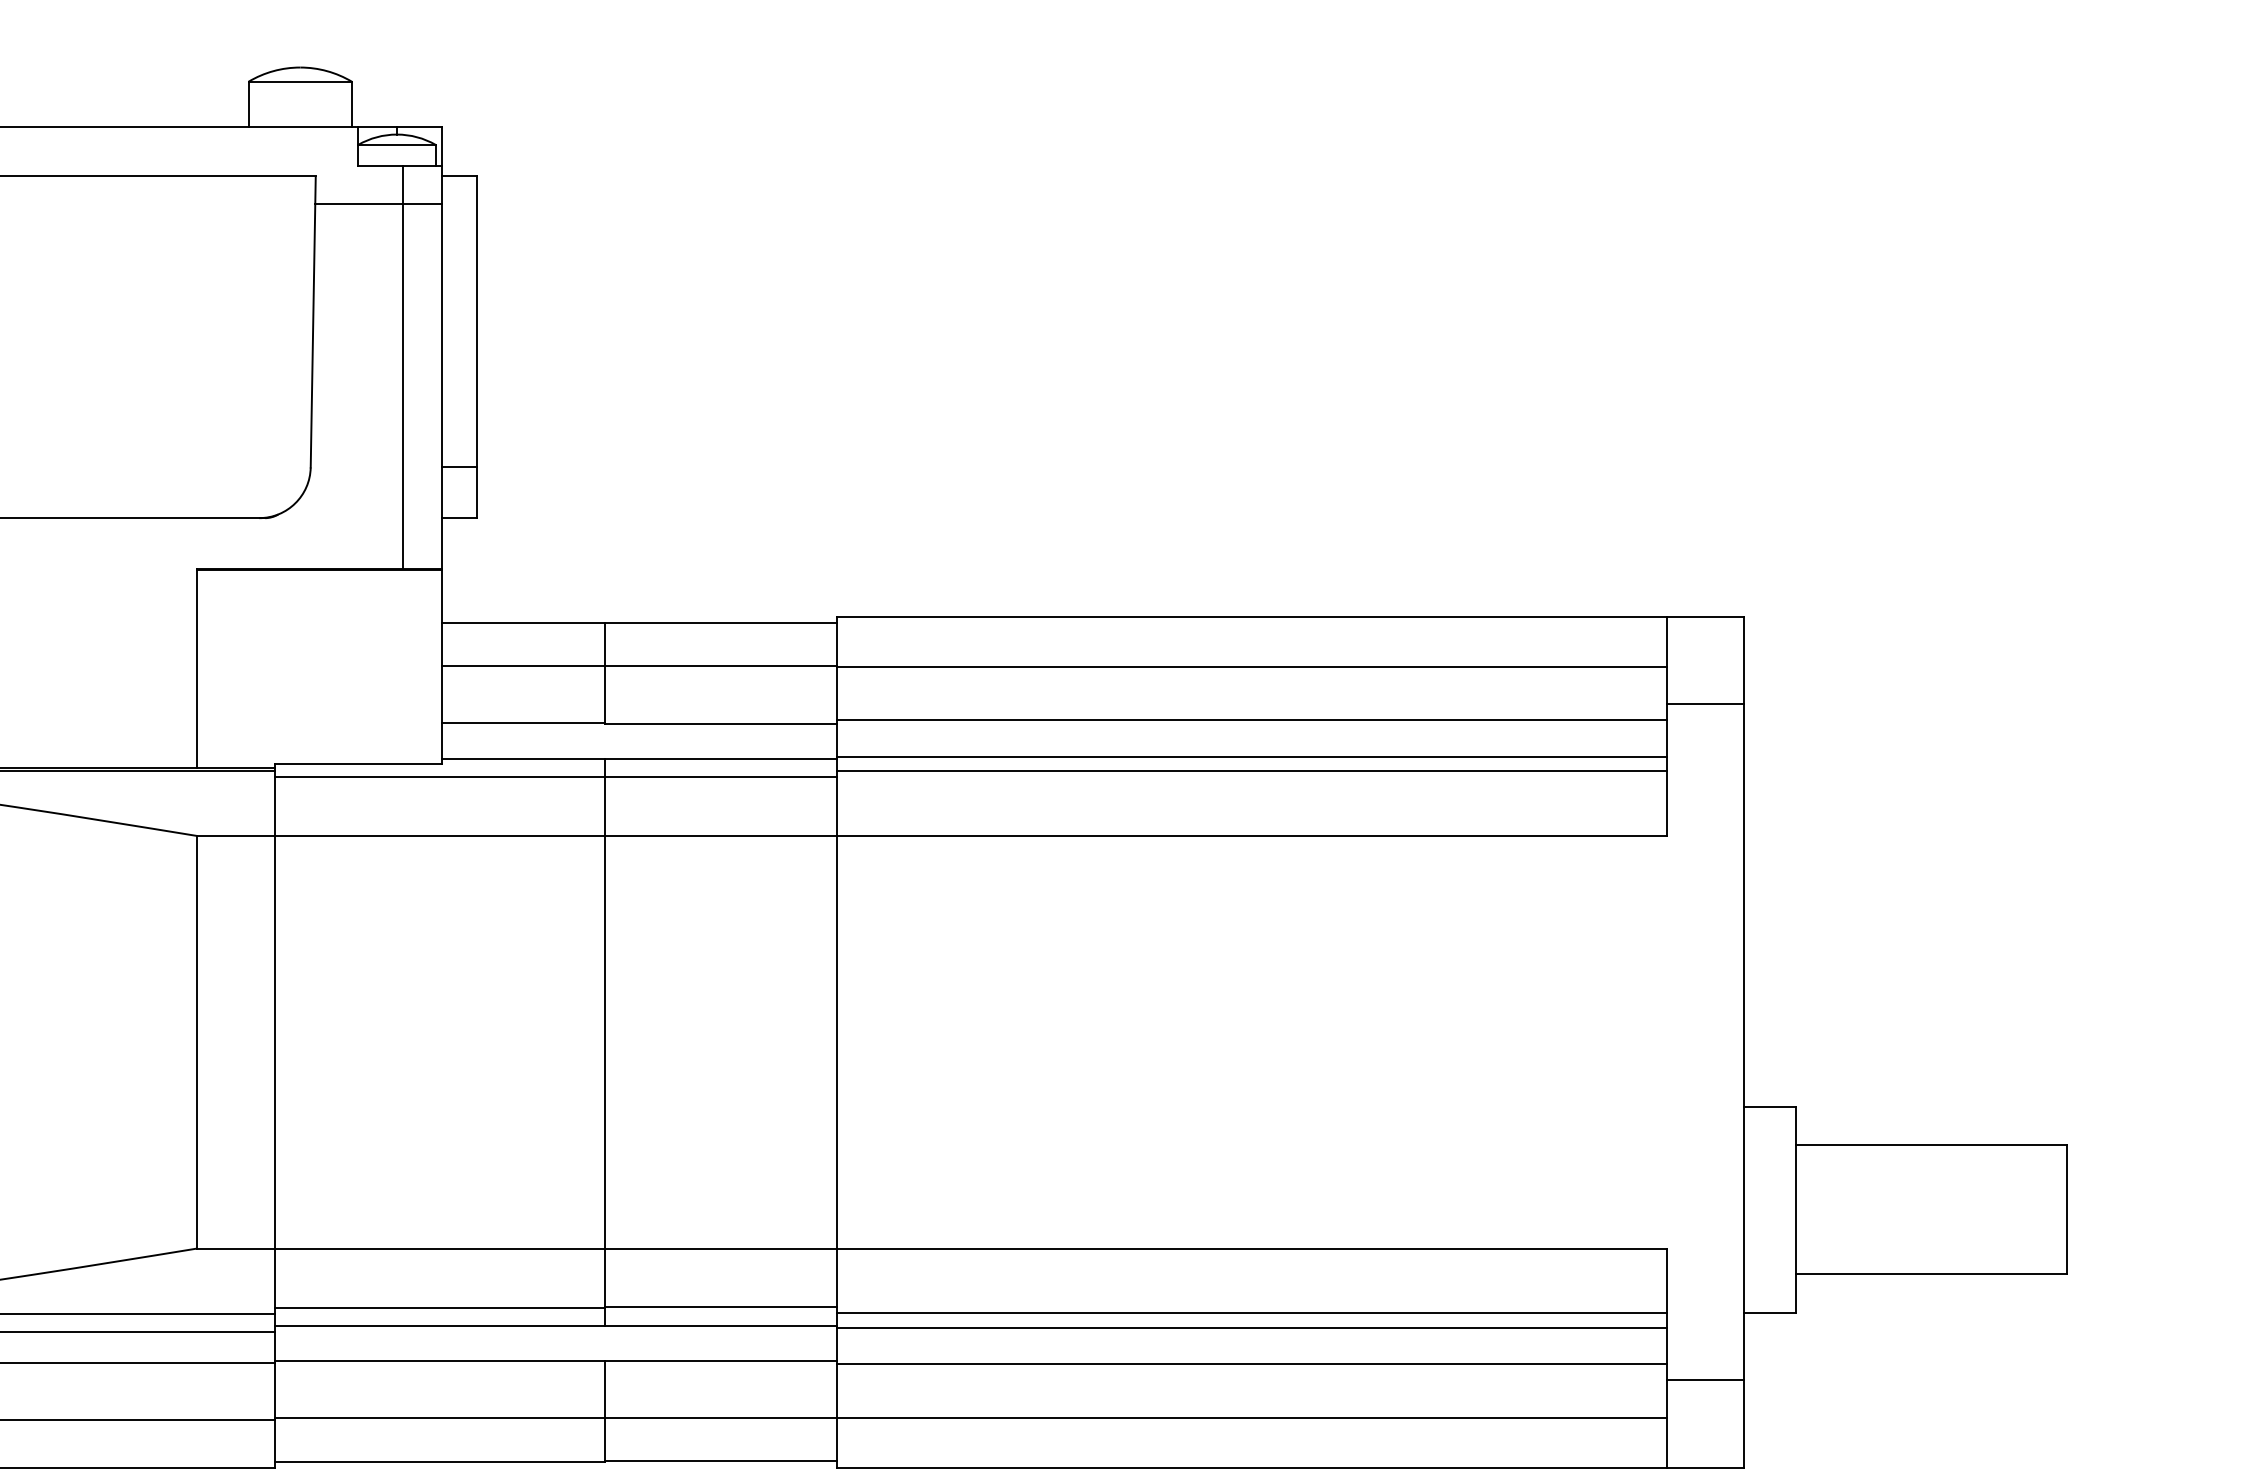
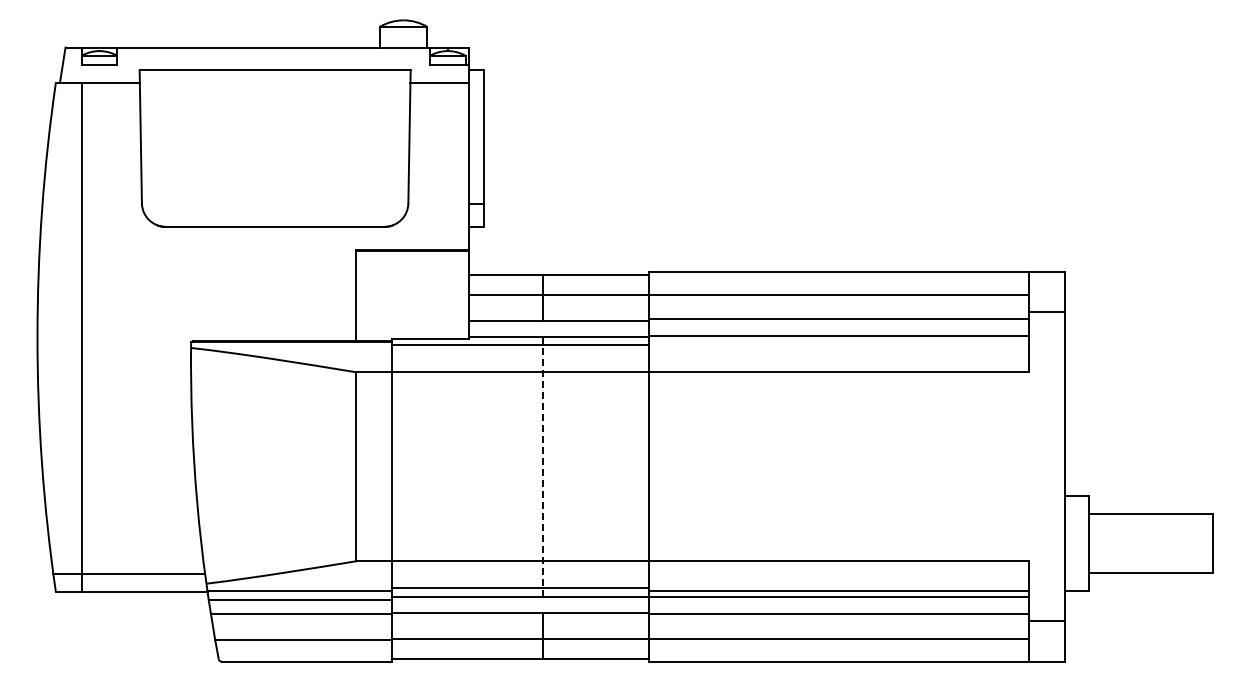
line: (402, 366) -> (450, 157), removed
line: (1252, 770) -> (839, 342), removed
line: (603, 1041) -> (542, 466), solid -> dashed

